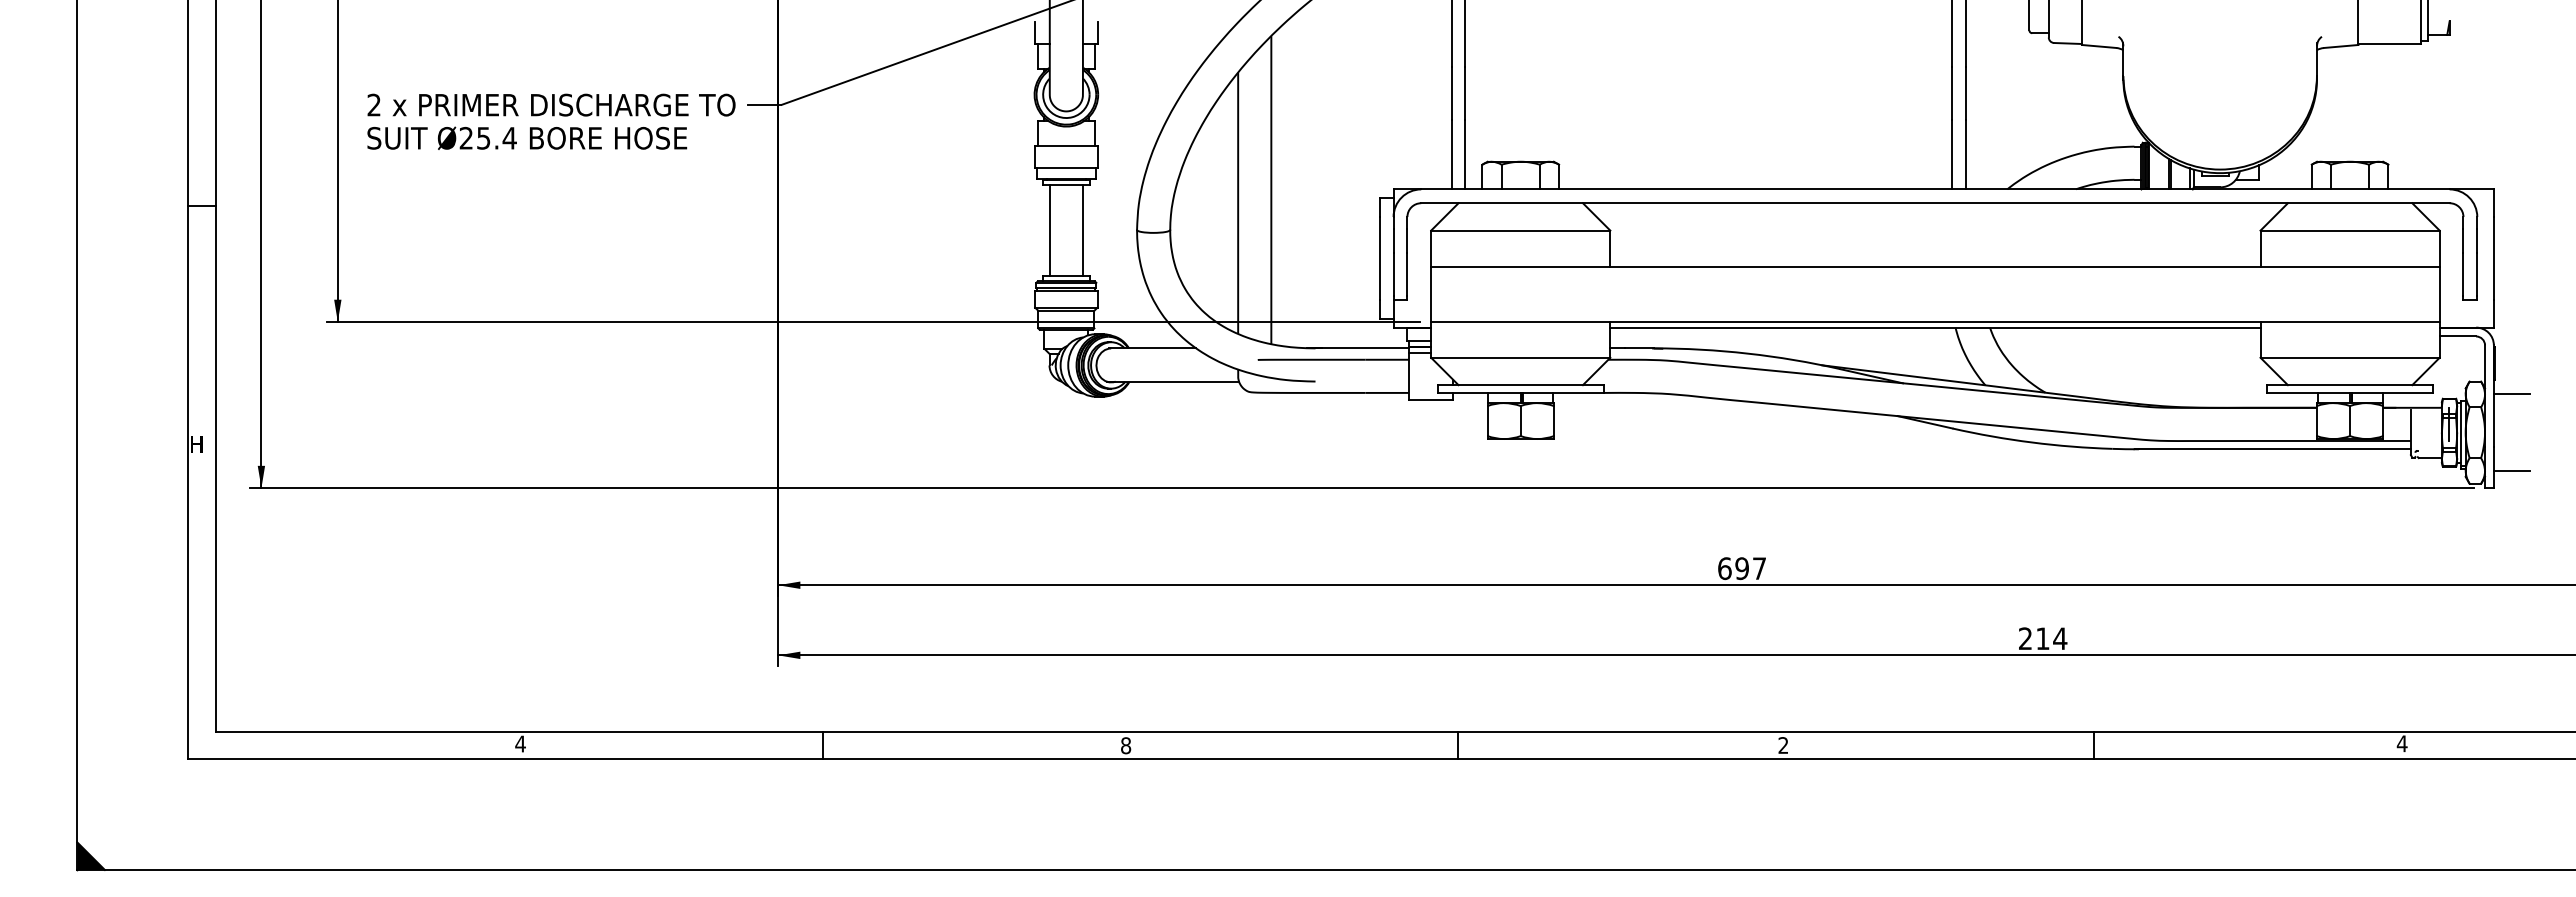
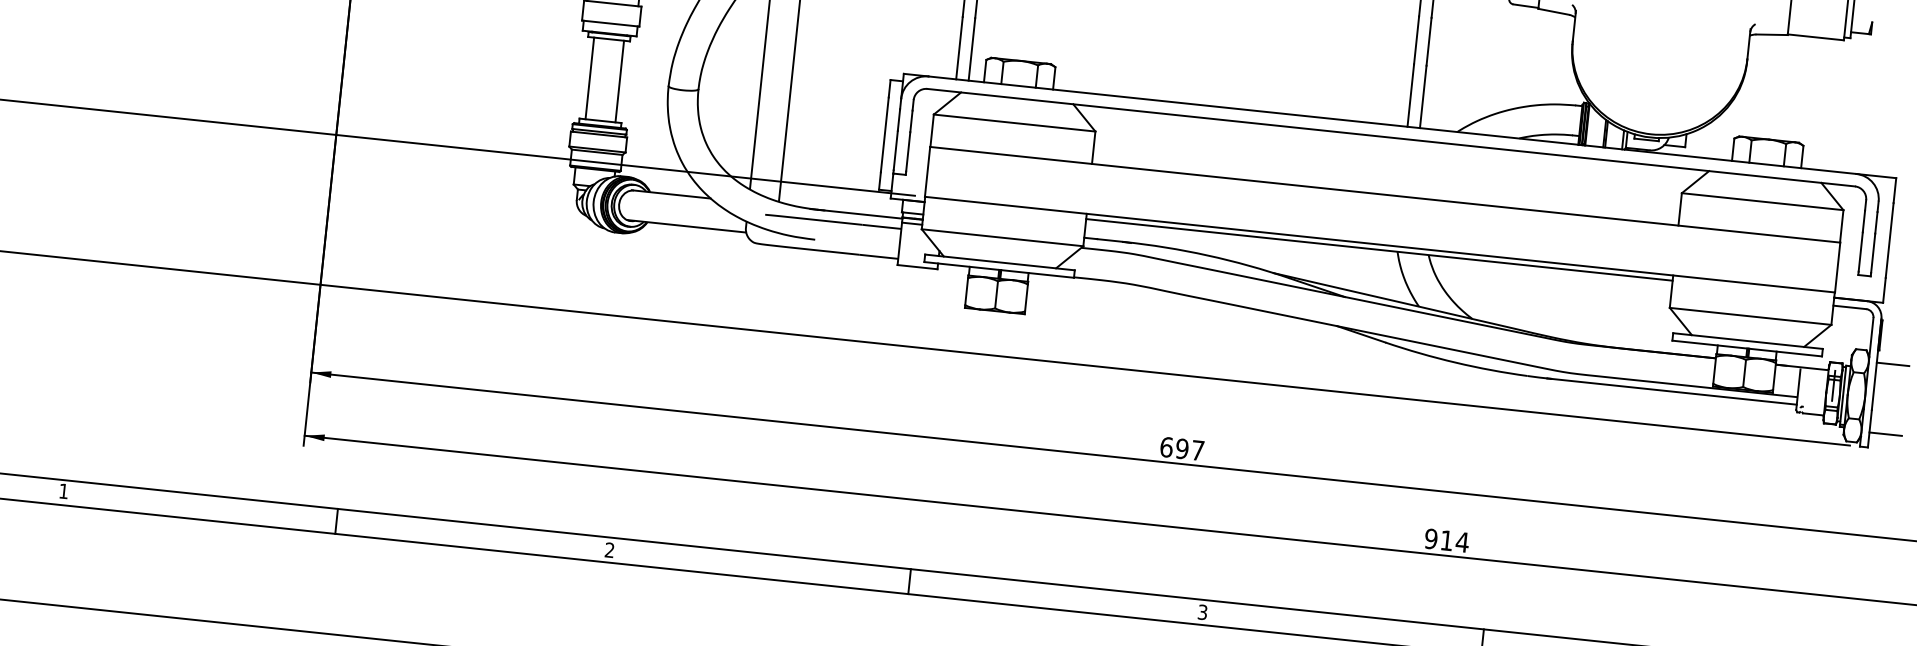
text: (2025, 638) -> (1431, 538), 214 -> 914
text: (520, 743) -> (63, 490), 4 -> 1
text: (1126, 745) -> (610, 550), 8 -> 2
text: (1783, 745) -> (1202, 612), 2 -> 3

